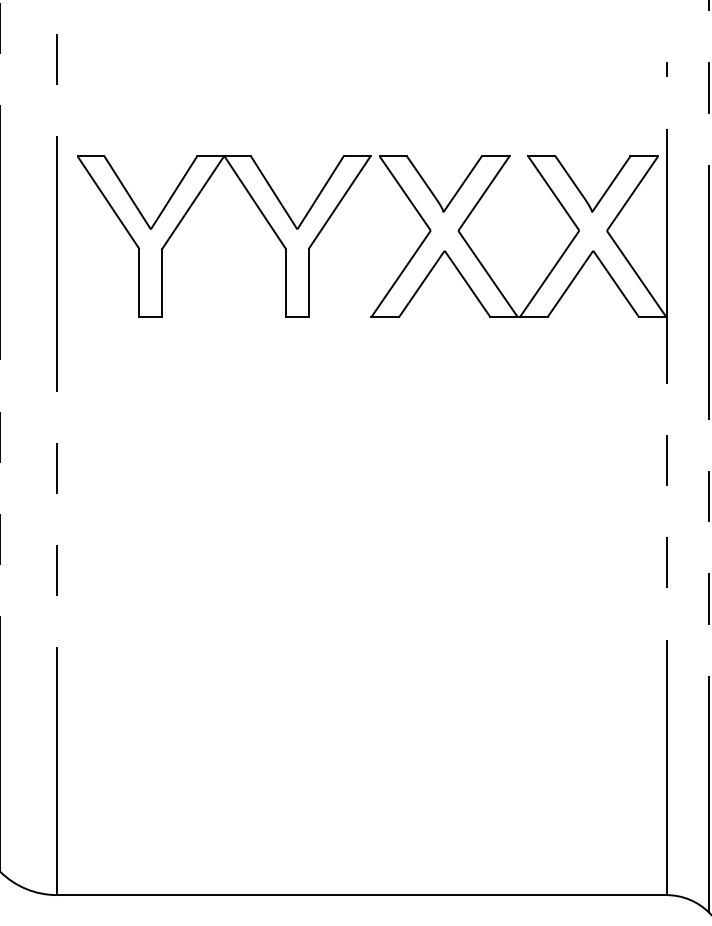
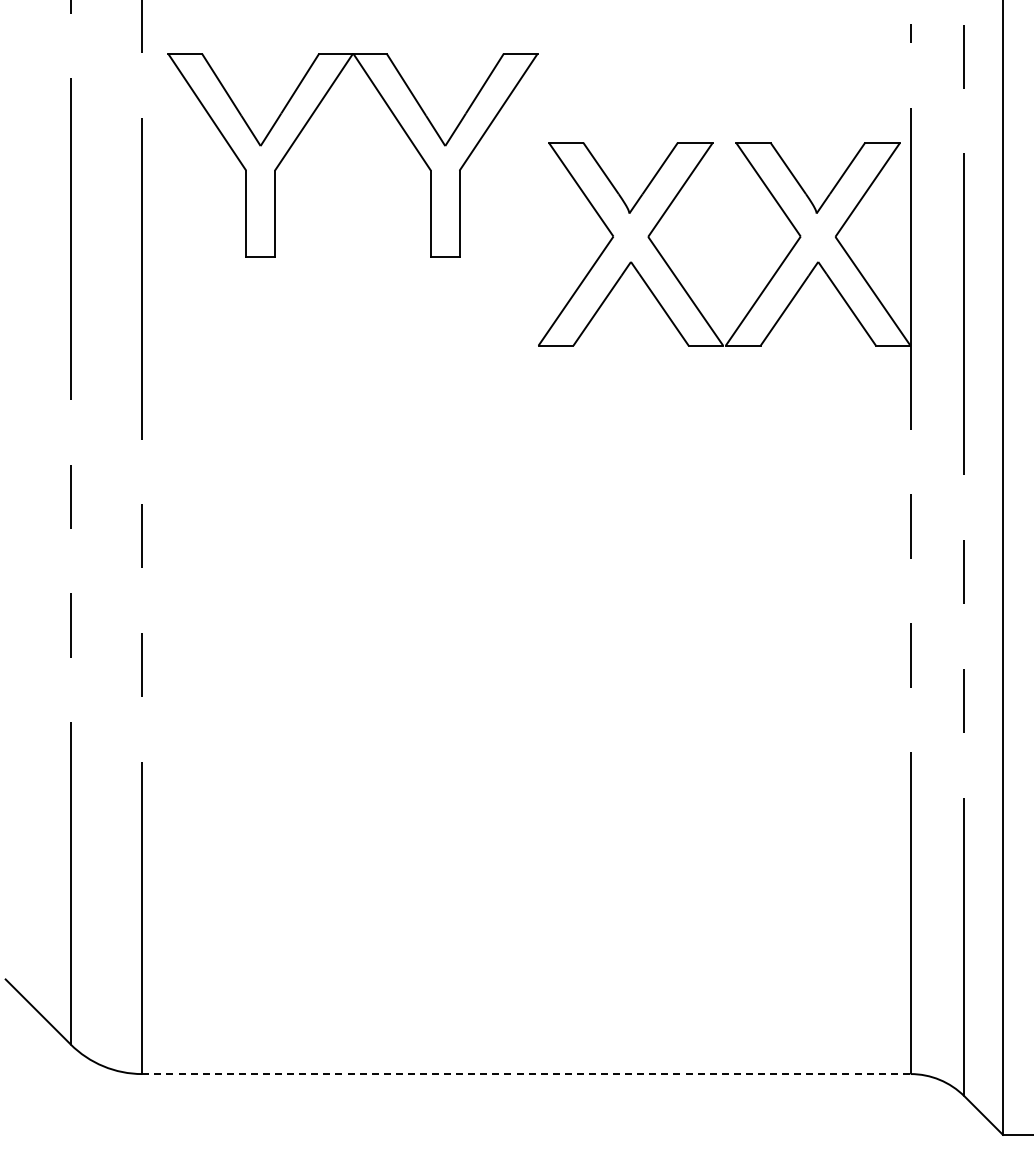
part: (187, 213) -> (306, 125), moved
line: (361, 895) -> (526, 1074), solid -> dashed

